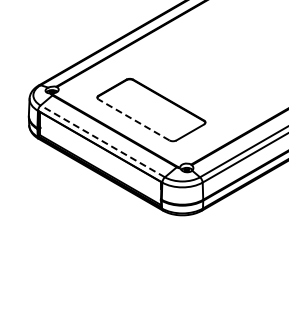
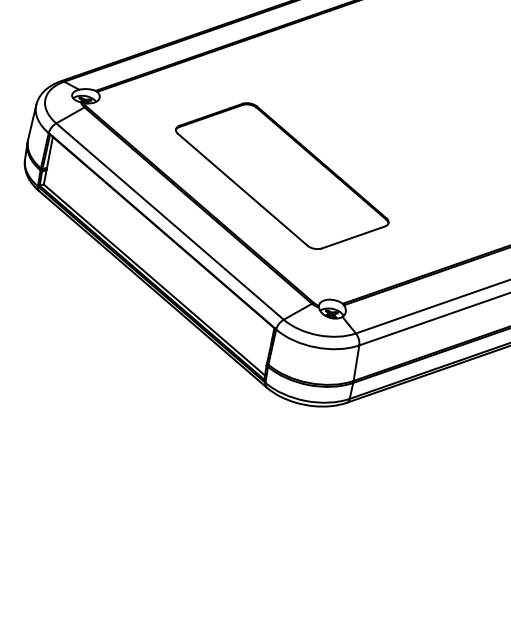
line: (134, 120) -> (243, 190), dashed -> solid
line: (102, 141) -> (169, 221), dashed -> solid

